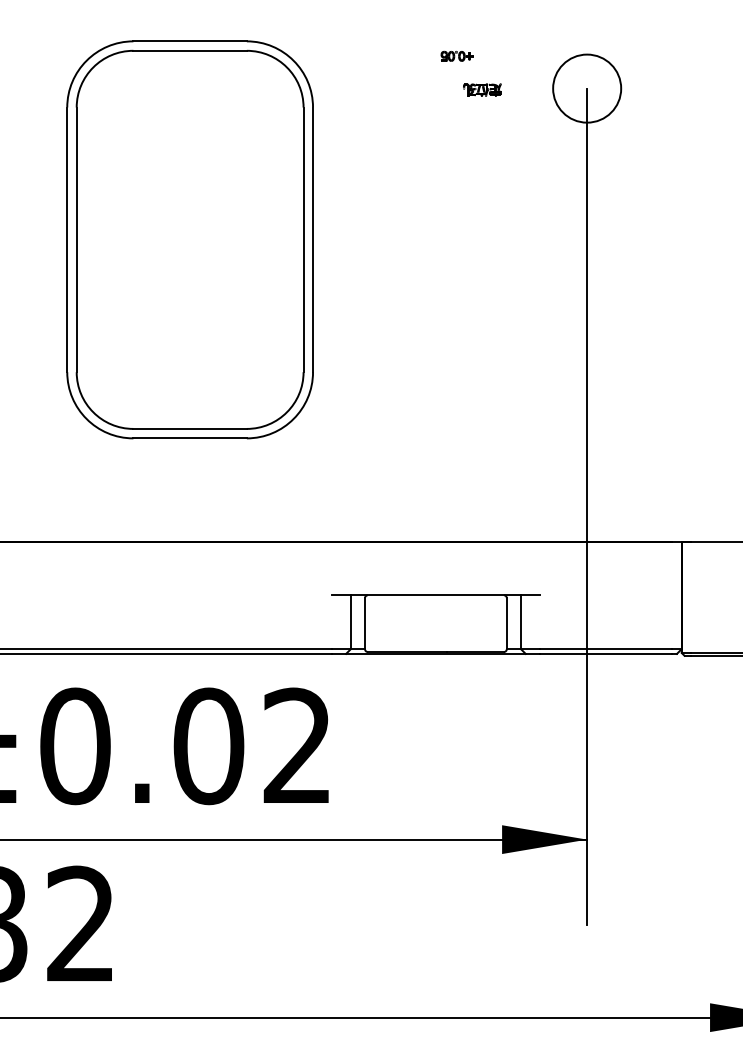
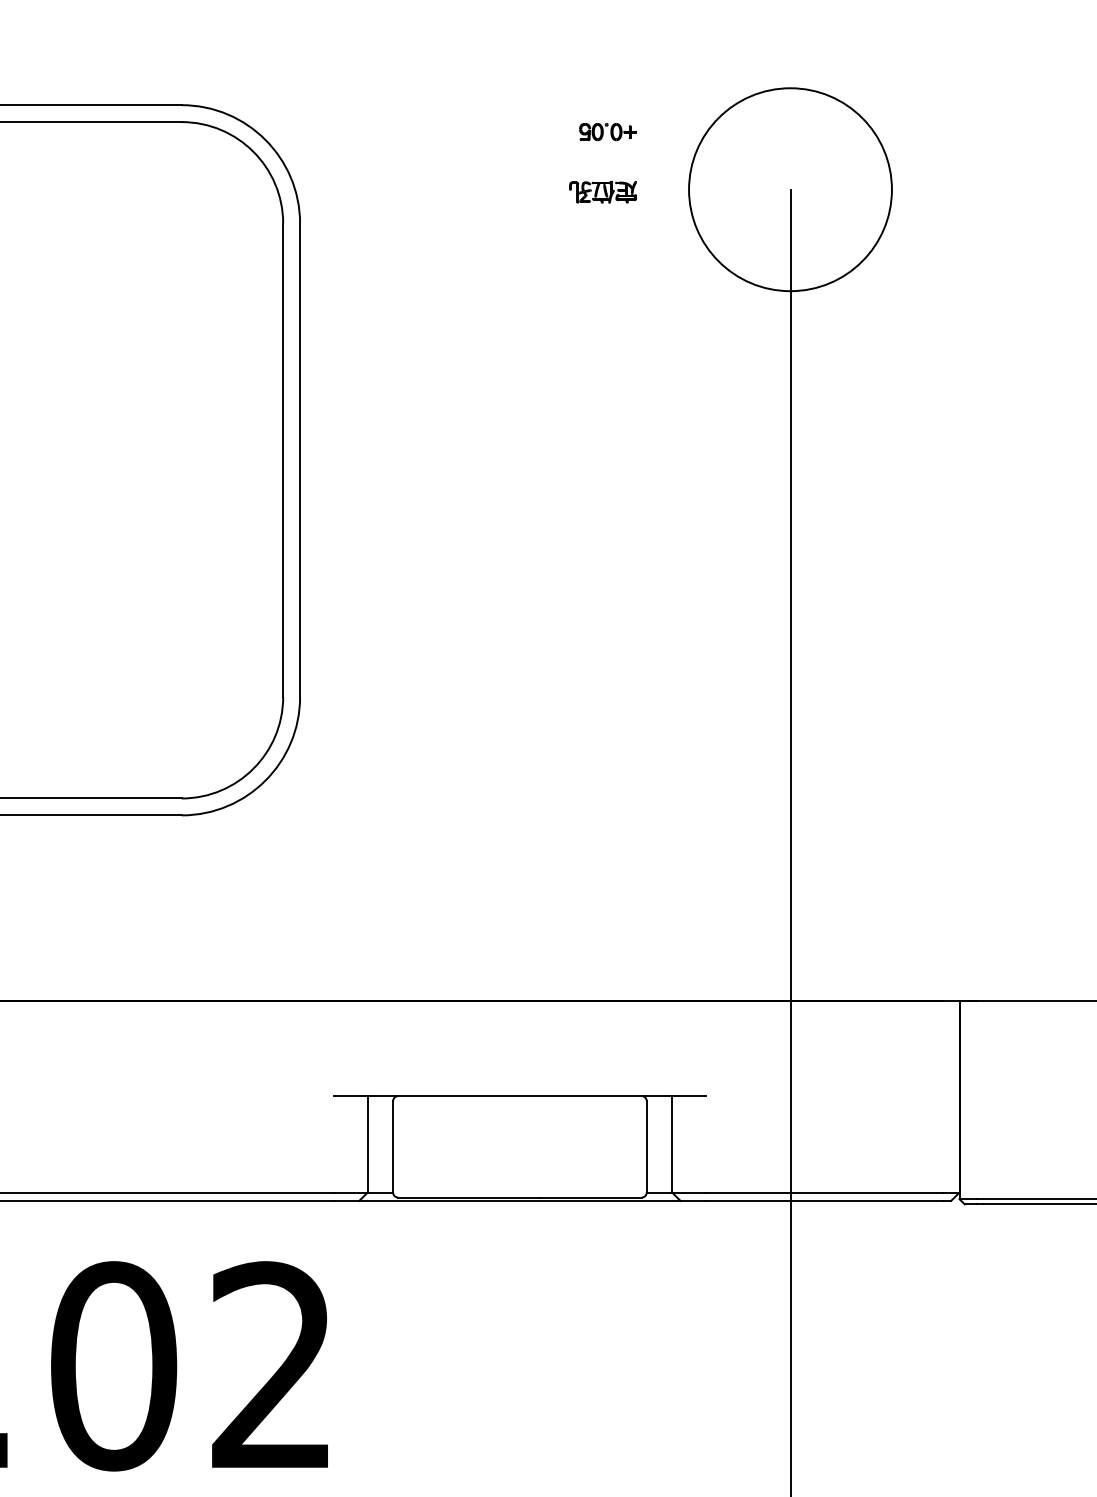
part: (456, 55) -> (606, 130), moved
circle: (586, 88) -> (789, 189), size x1.67

